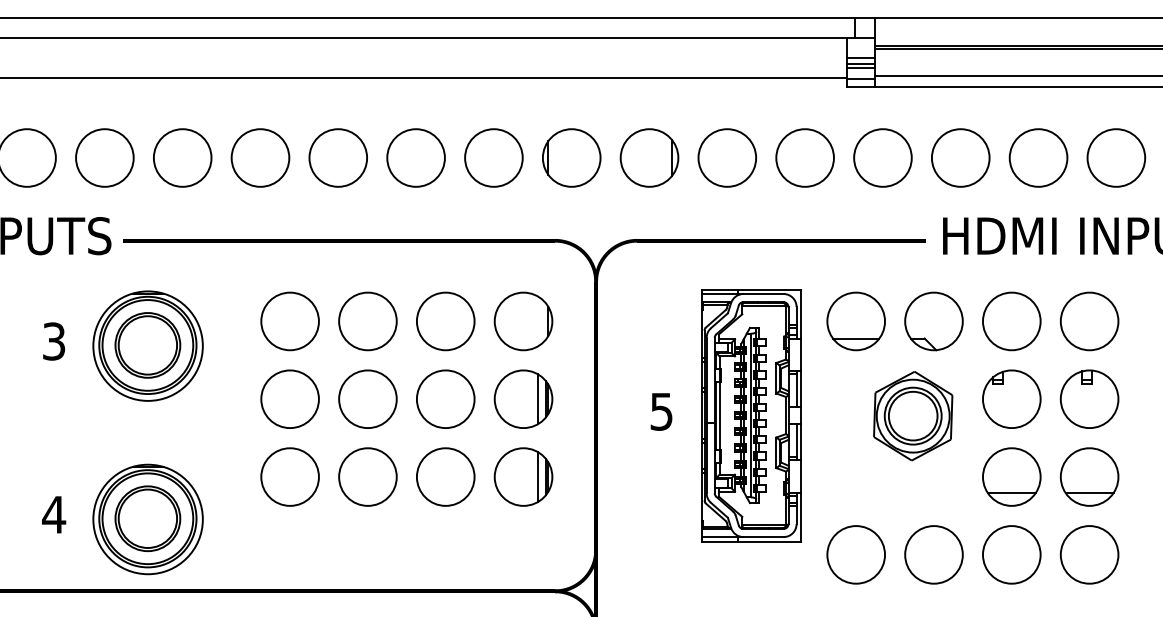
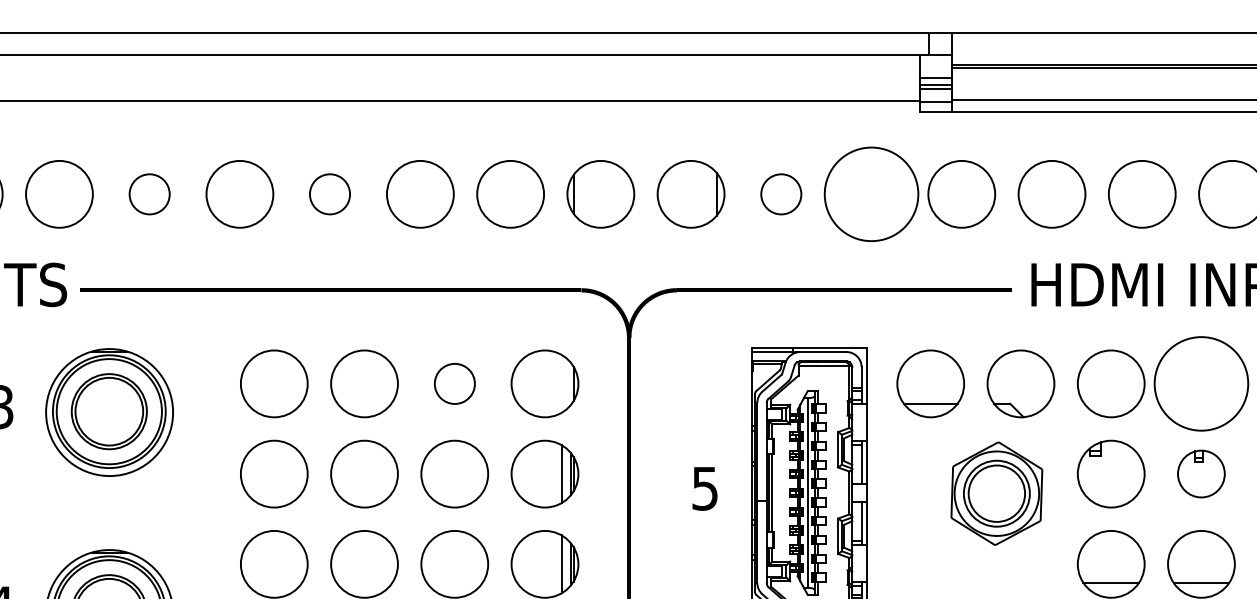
circle: (182, 157) -> (149, 193), size x0.6
circle: (337, 157) -> (329, 193), size x0.6
circle: (727, 157) -> (781, 193), size x0.6
circle: (804, 157) -> (870, 193), size x1.4
circle: (445, 321) -> (454, 383), size x0.6
circle: (1089, 321) -> (1201, 383), size x1.4
part: (1089, 398) -> (1201, 473), size x0.7

